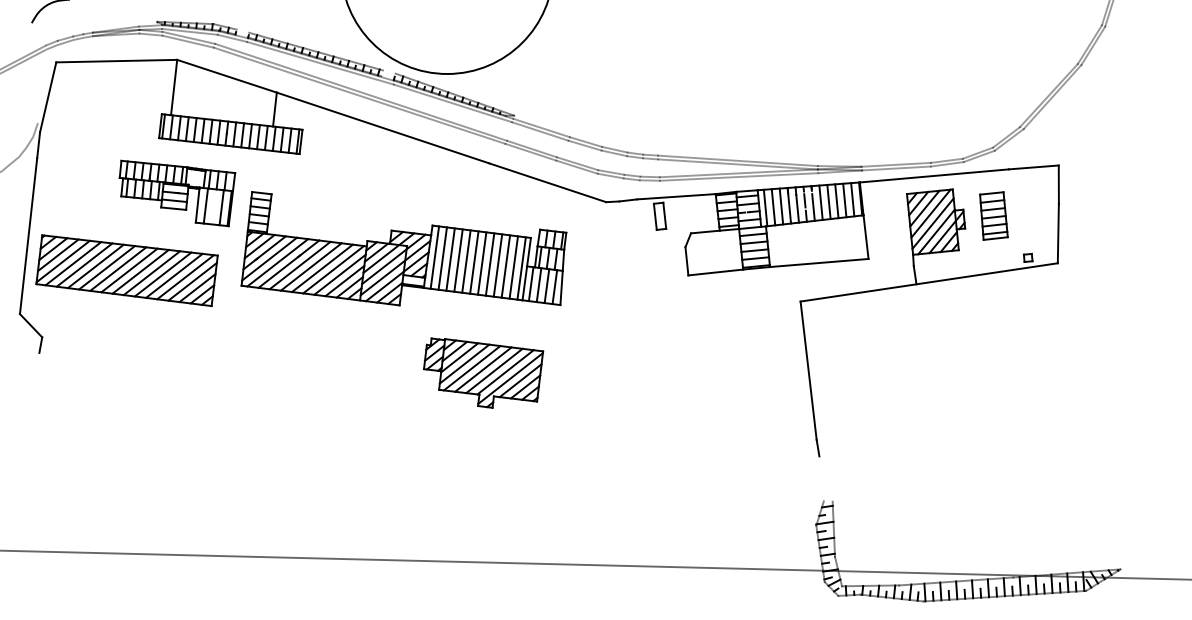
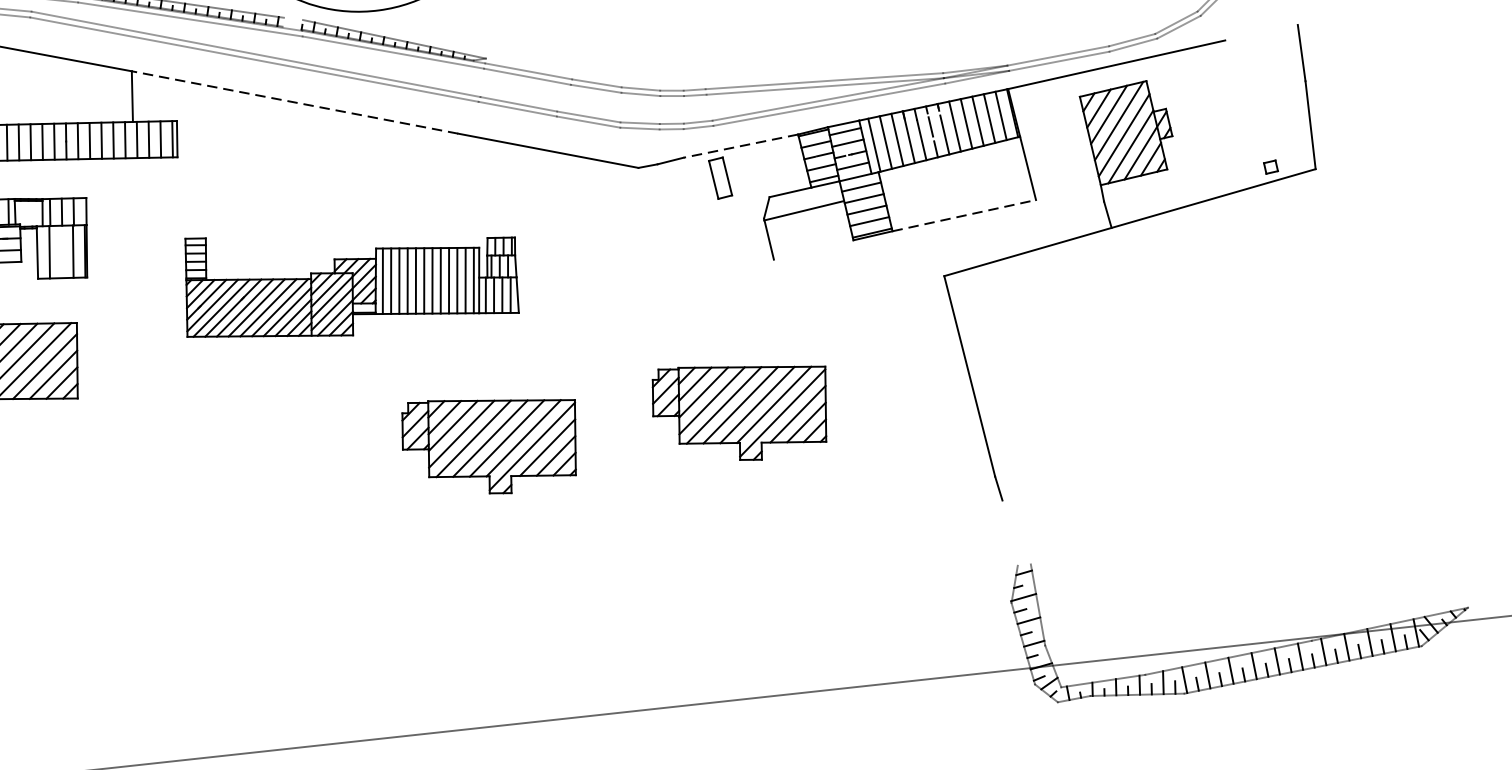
line: (382, 127) -> (294, 101), solid -> dashed
line: (1033, 167) -> (1261, 32), removed
line: (675, 196) -> (739, 145), solid -> dashed
part: (993, 215) -> (1211, 111), removed
part: (403, 248) -> (349, 275), size x0.7
line: (819, 262) -> (964, 214), solid -> dashed
line: (715, 272) -> (803, 210), moved
part: (653, 372) -> (741, 409), added

